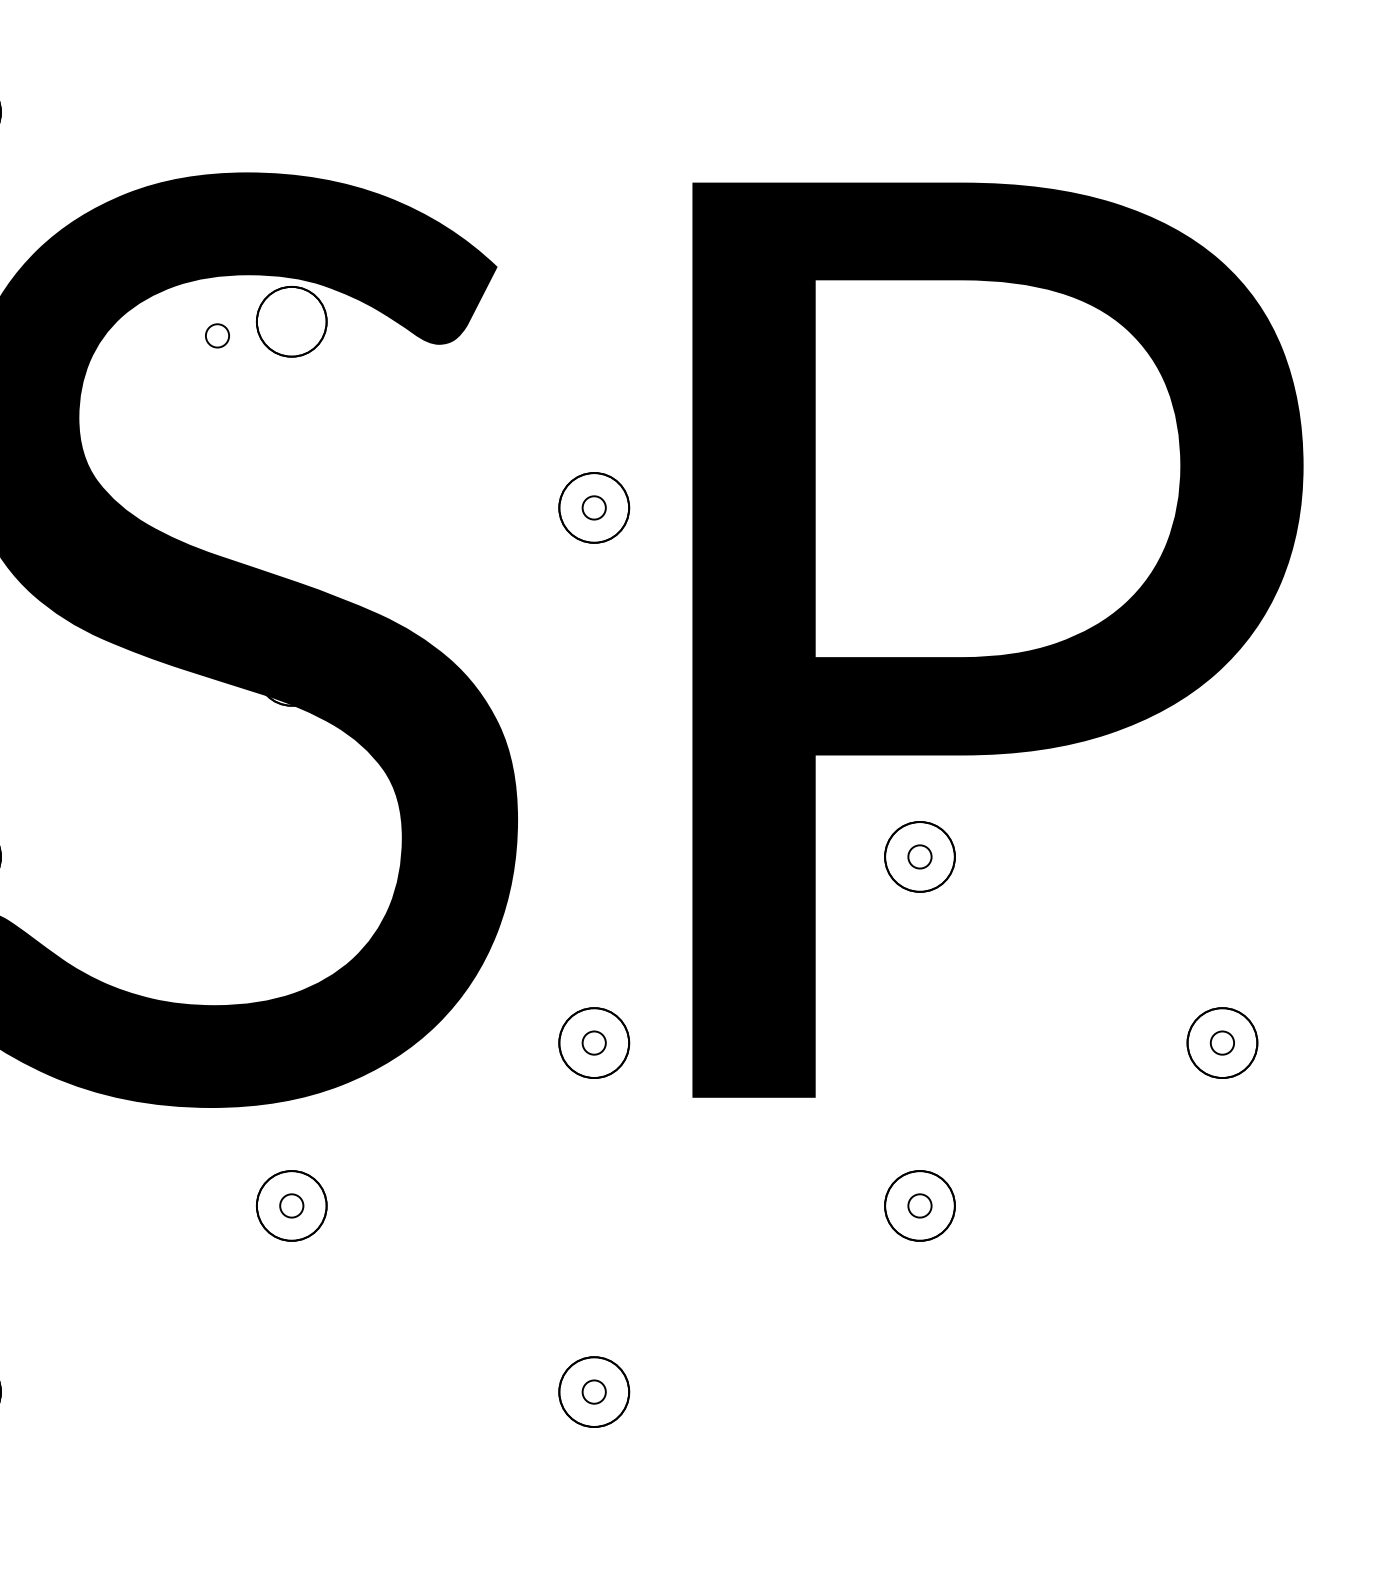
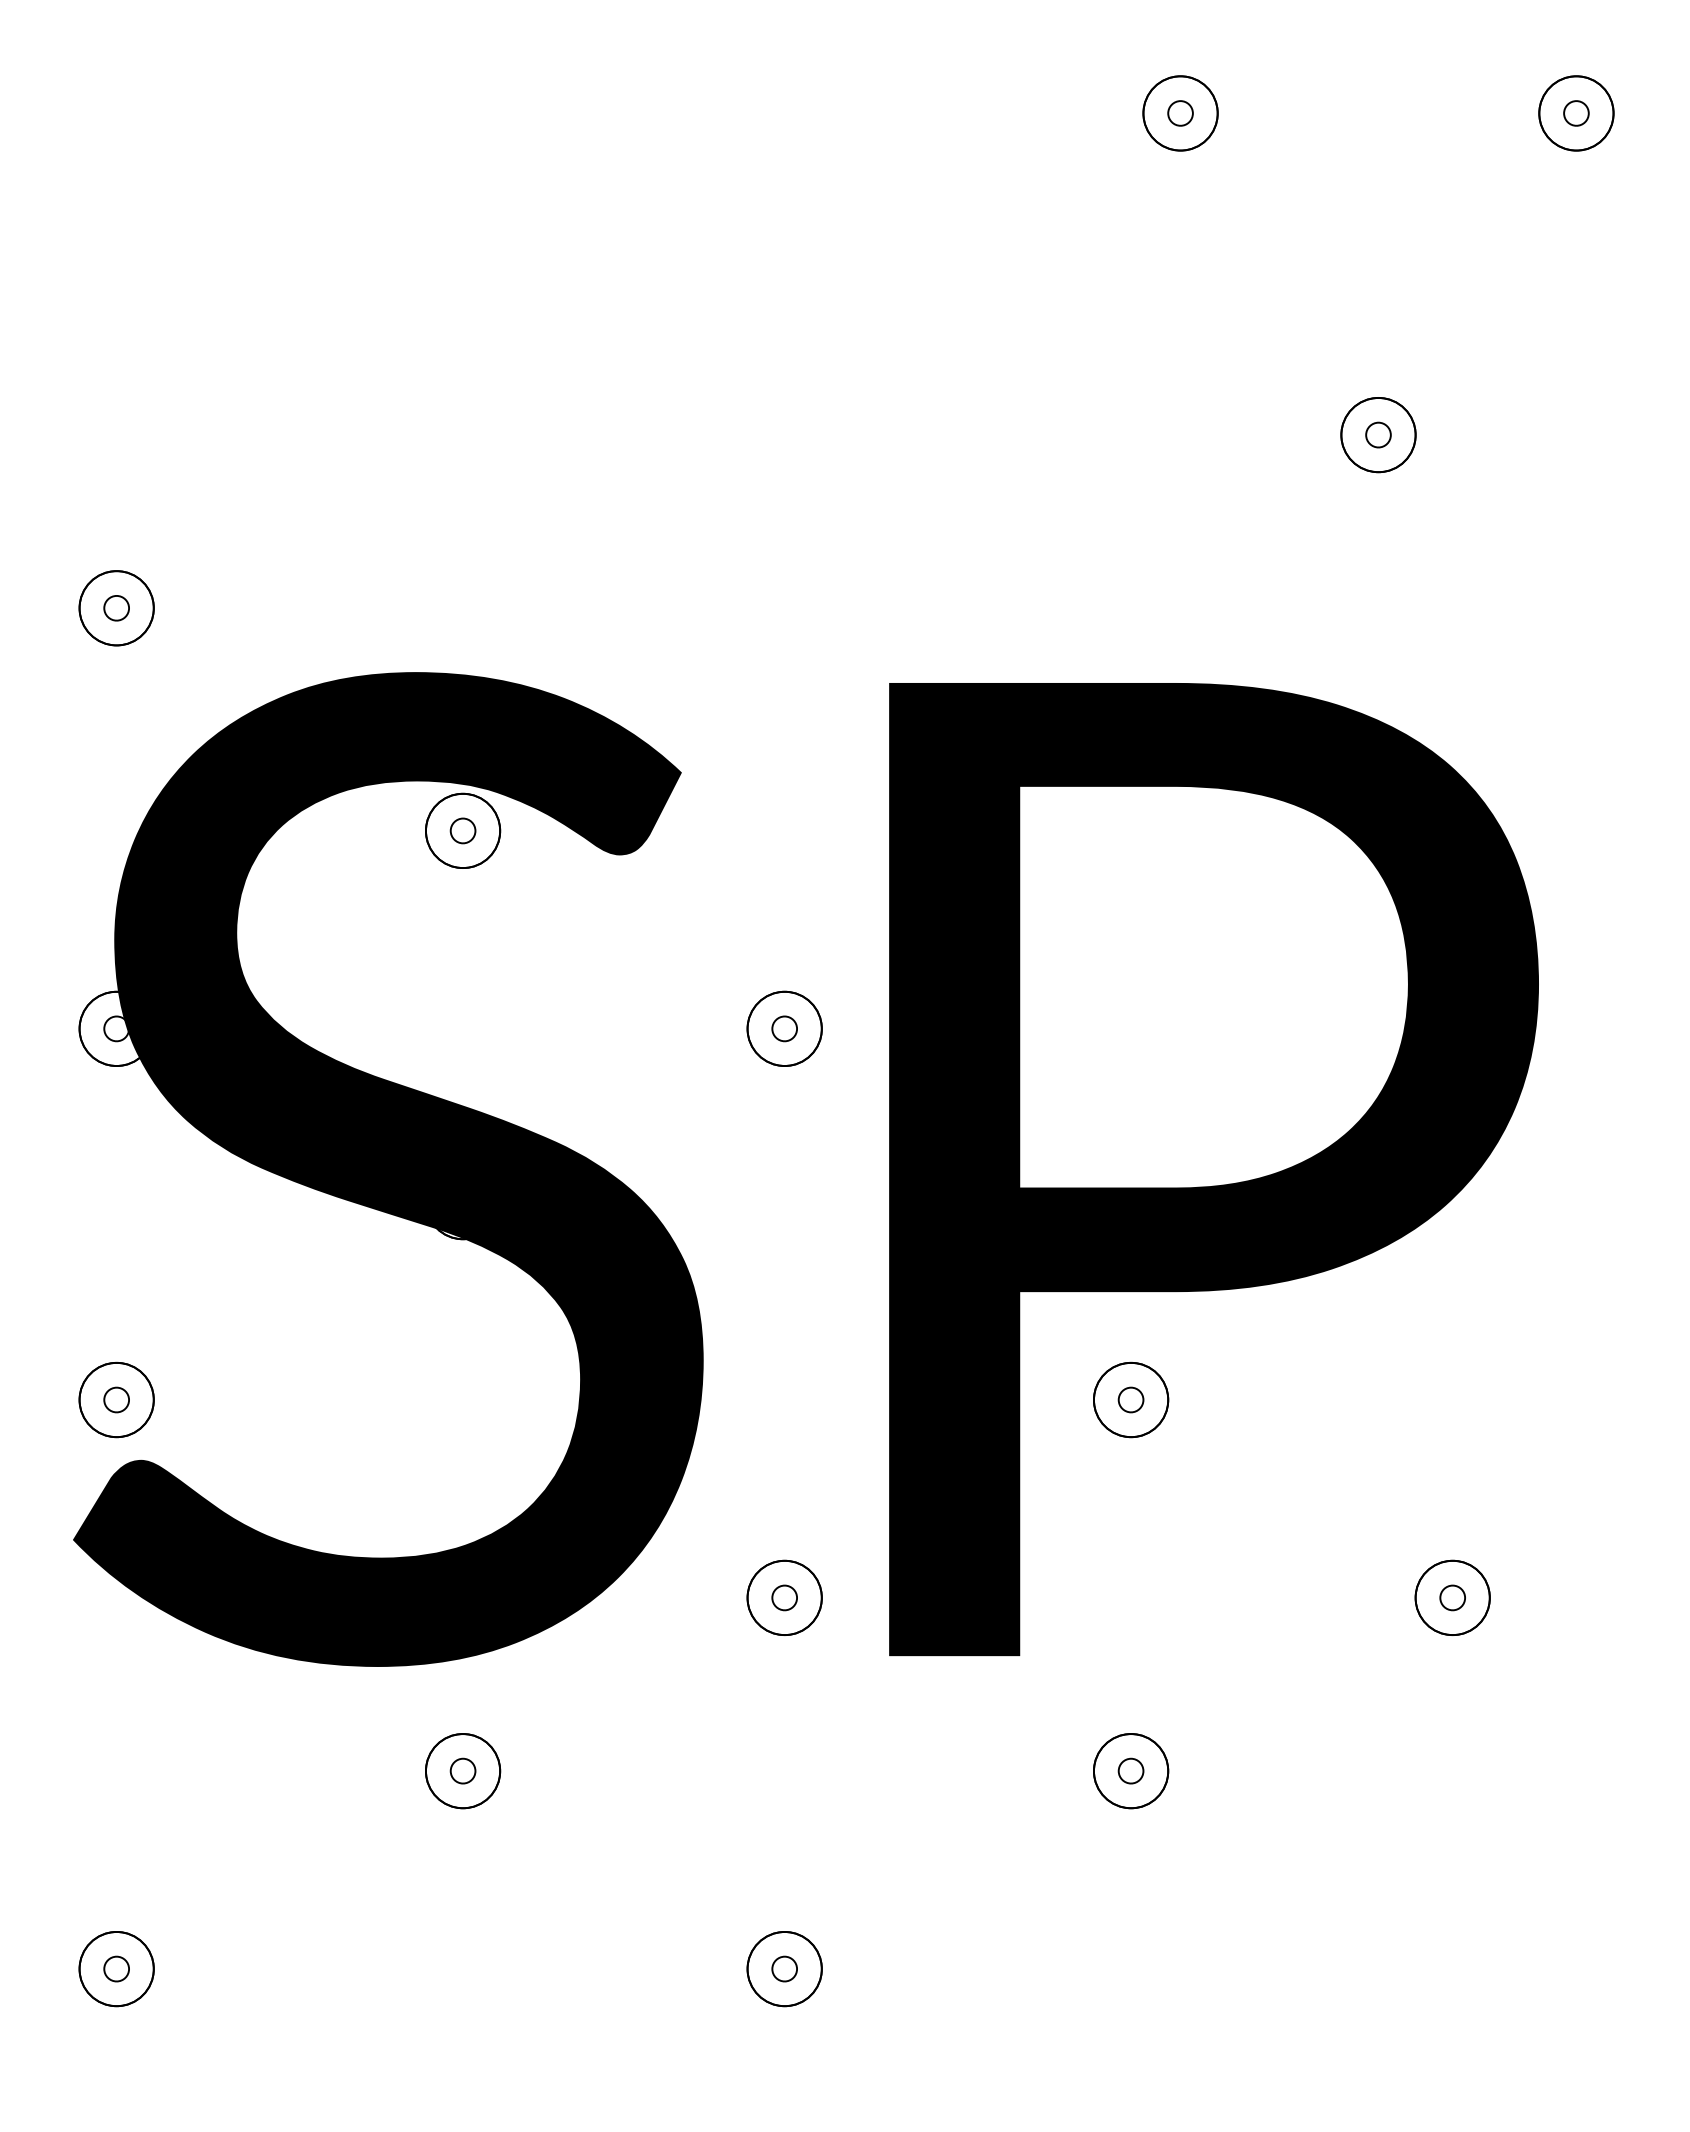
part: (216, 335) -> (462, 830), moved

